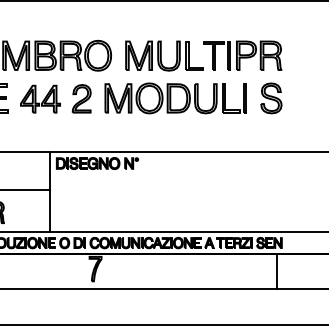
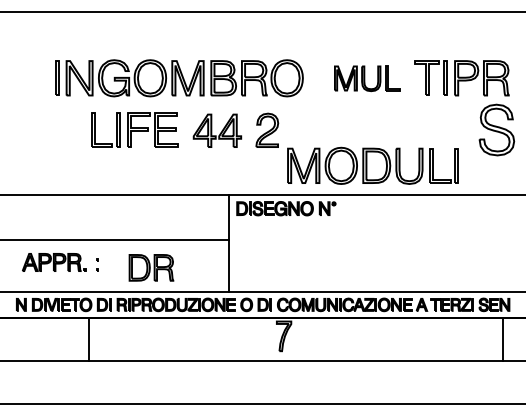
part: (164, 55) -> (367, 78), size x0.7
part: (175, 98) -> (372, 165), moved
part: (271, 98) -> (496, 129), size x1.4

